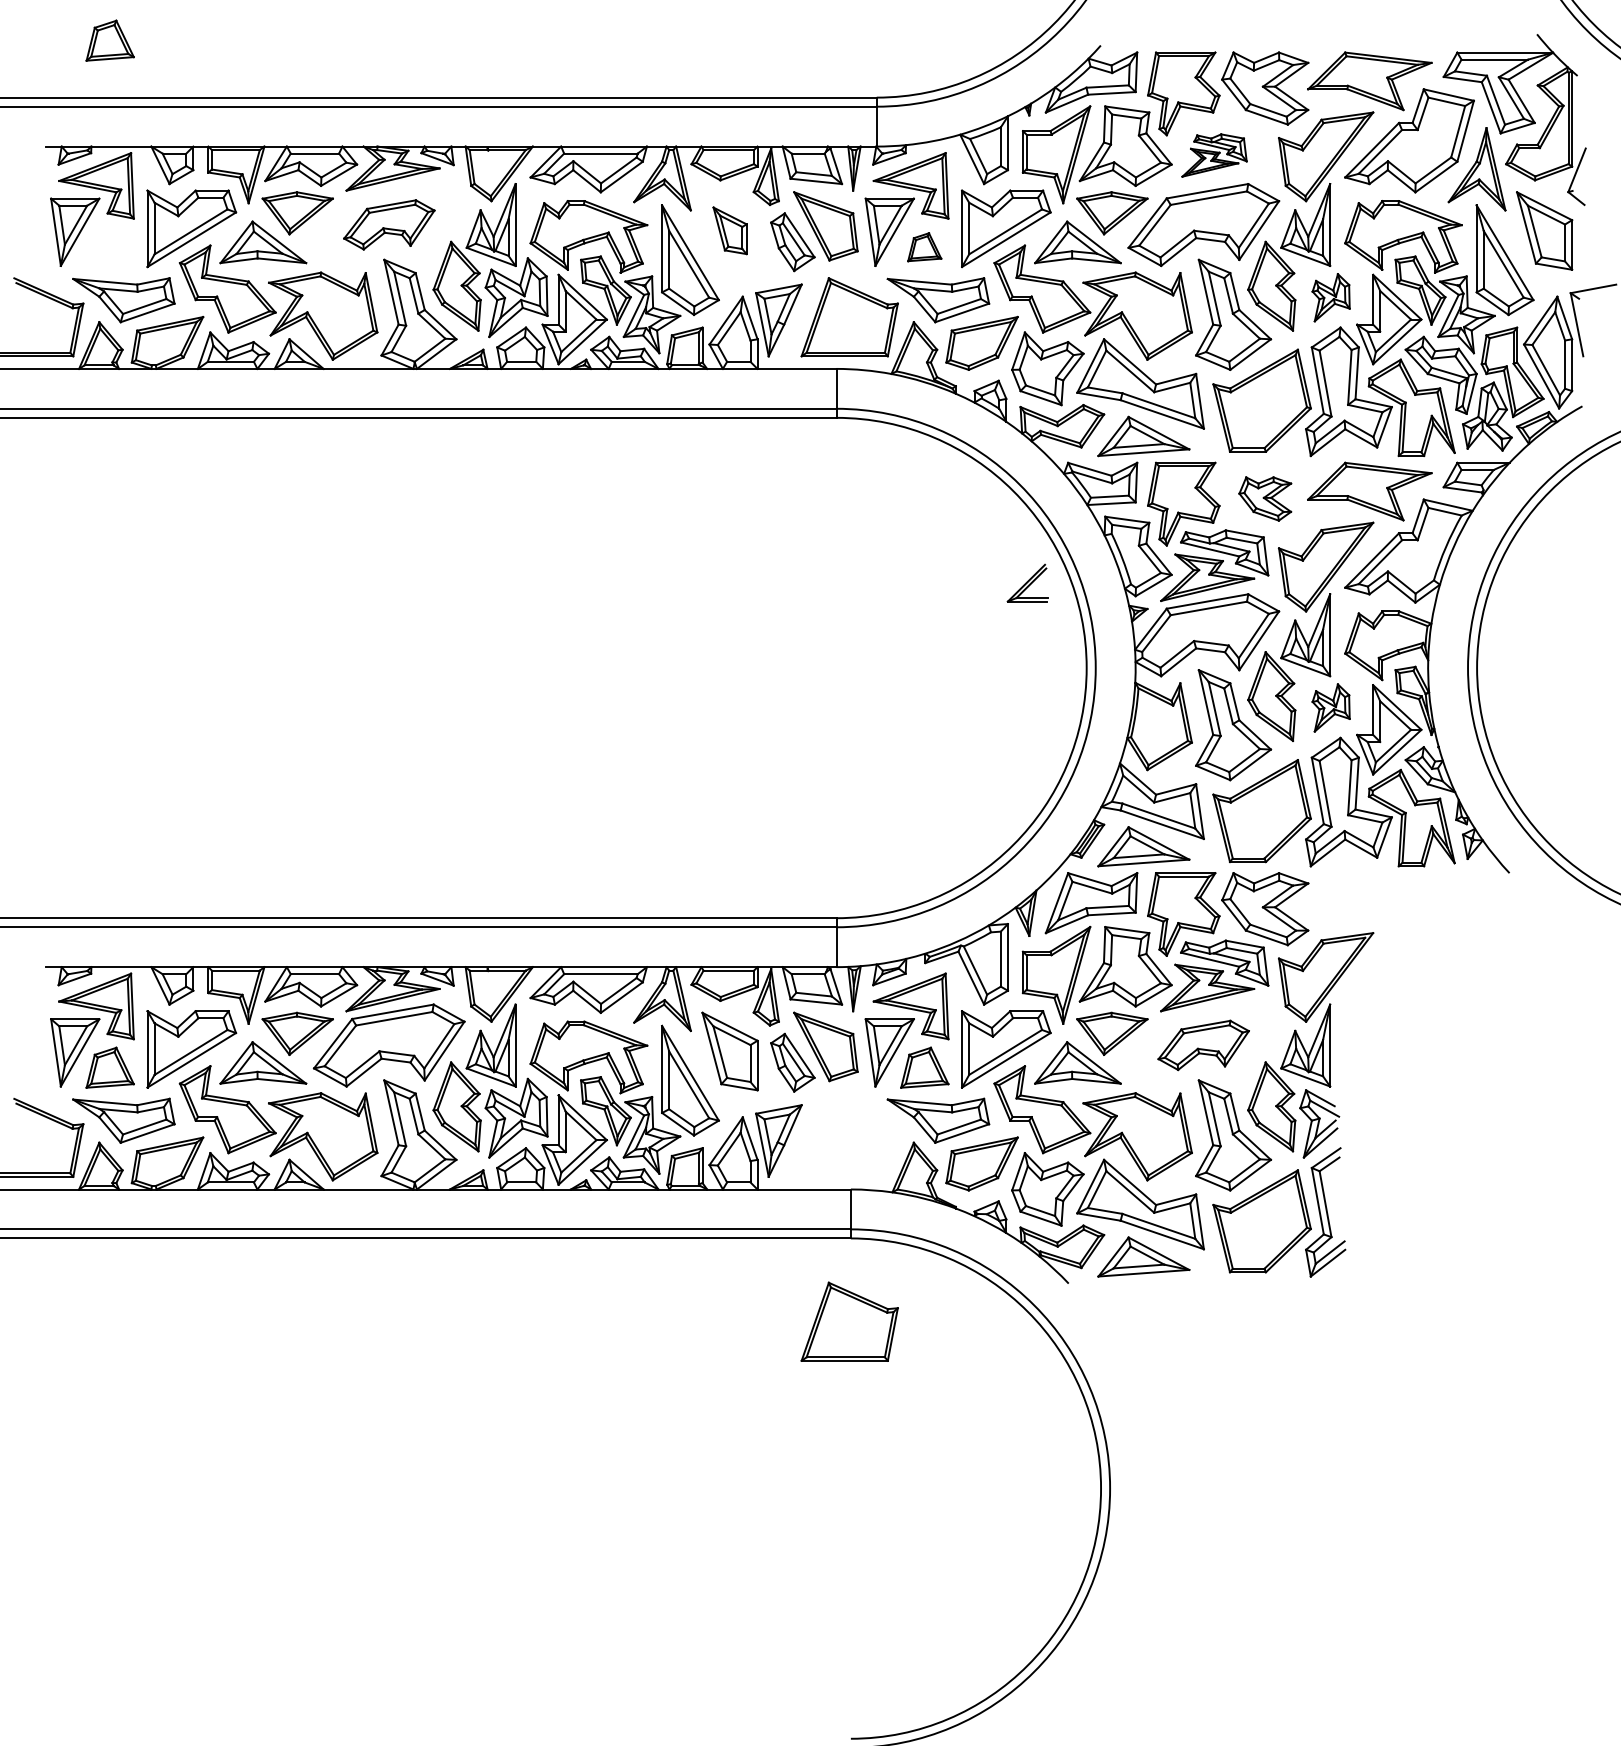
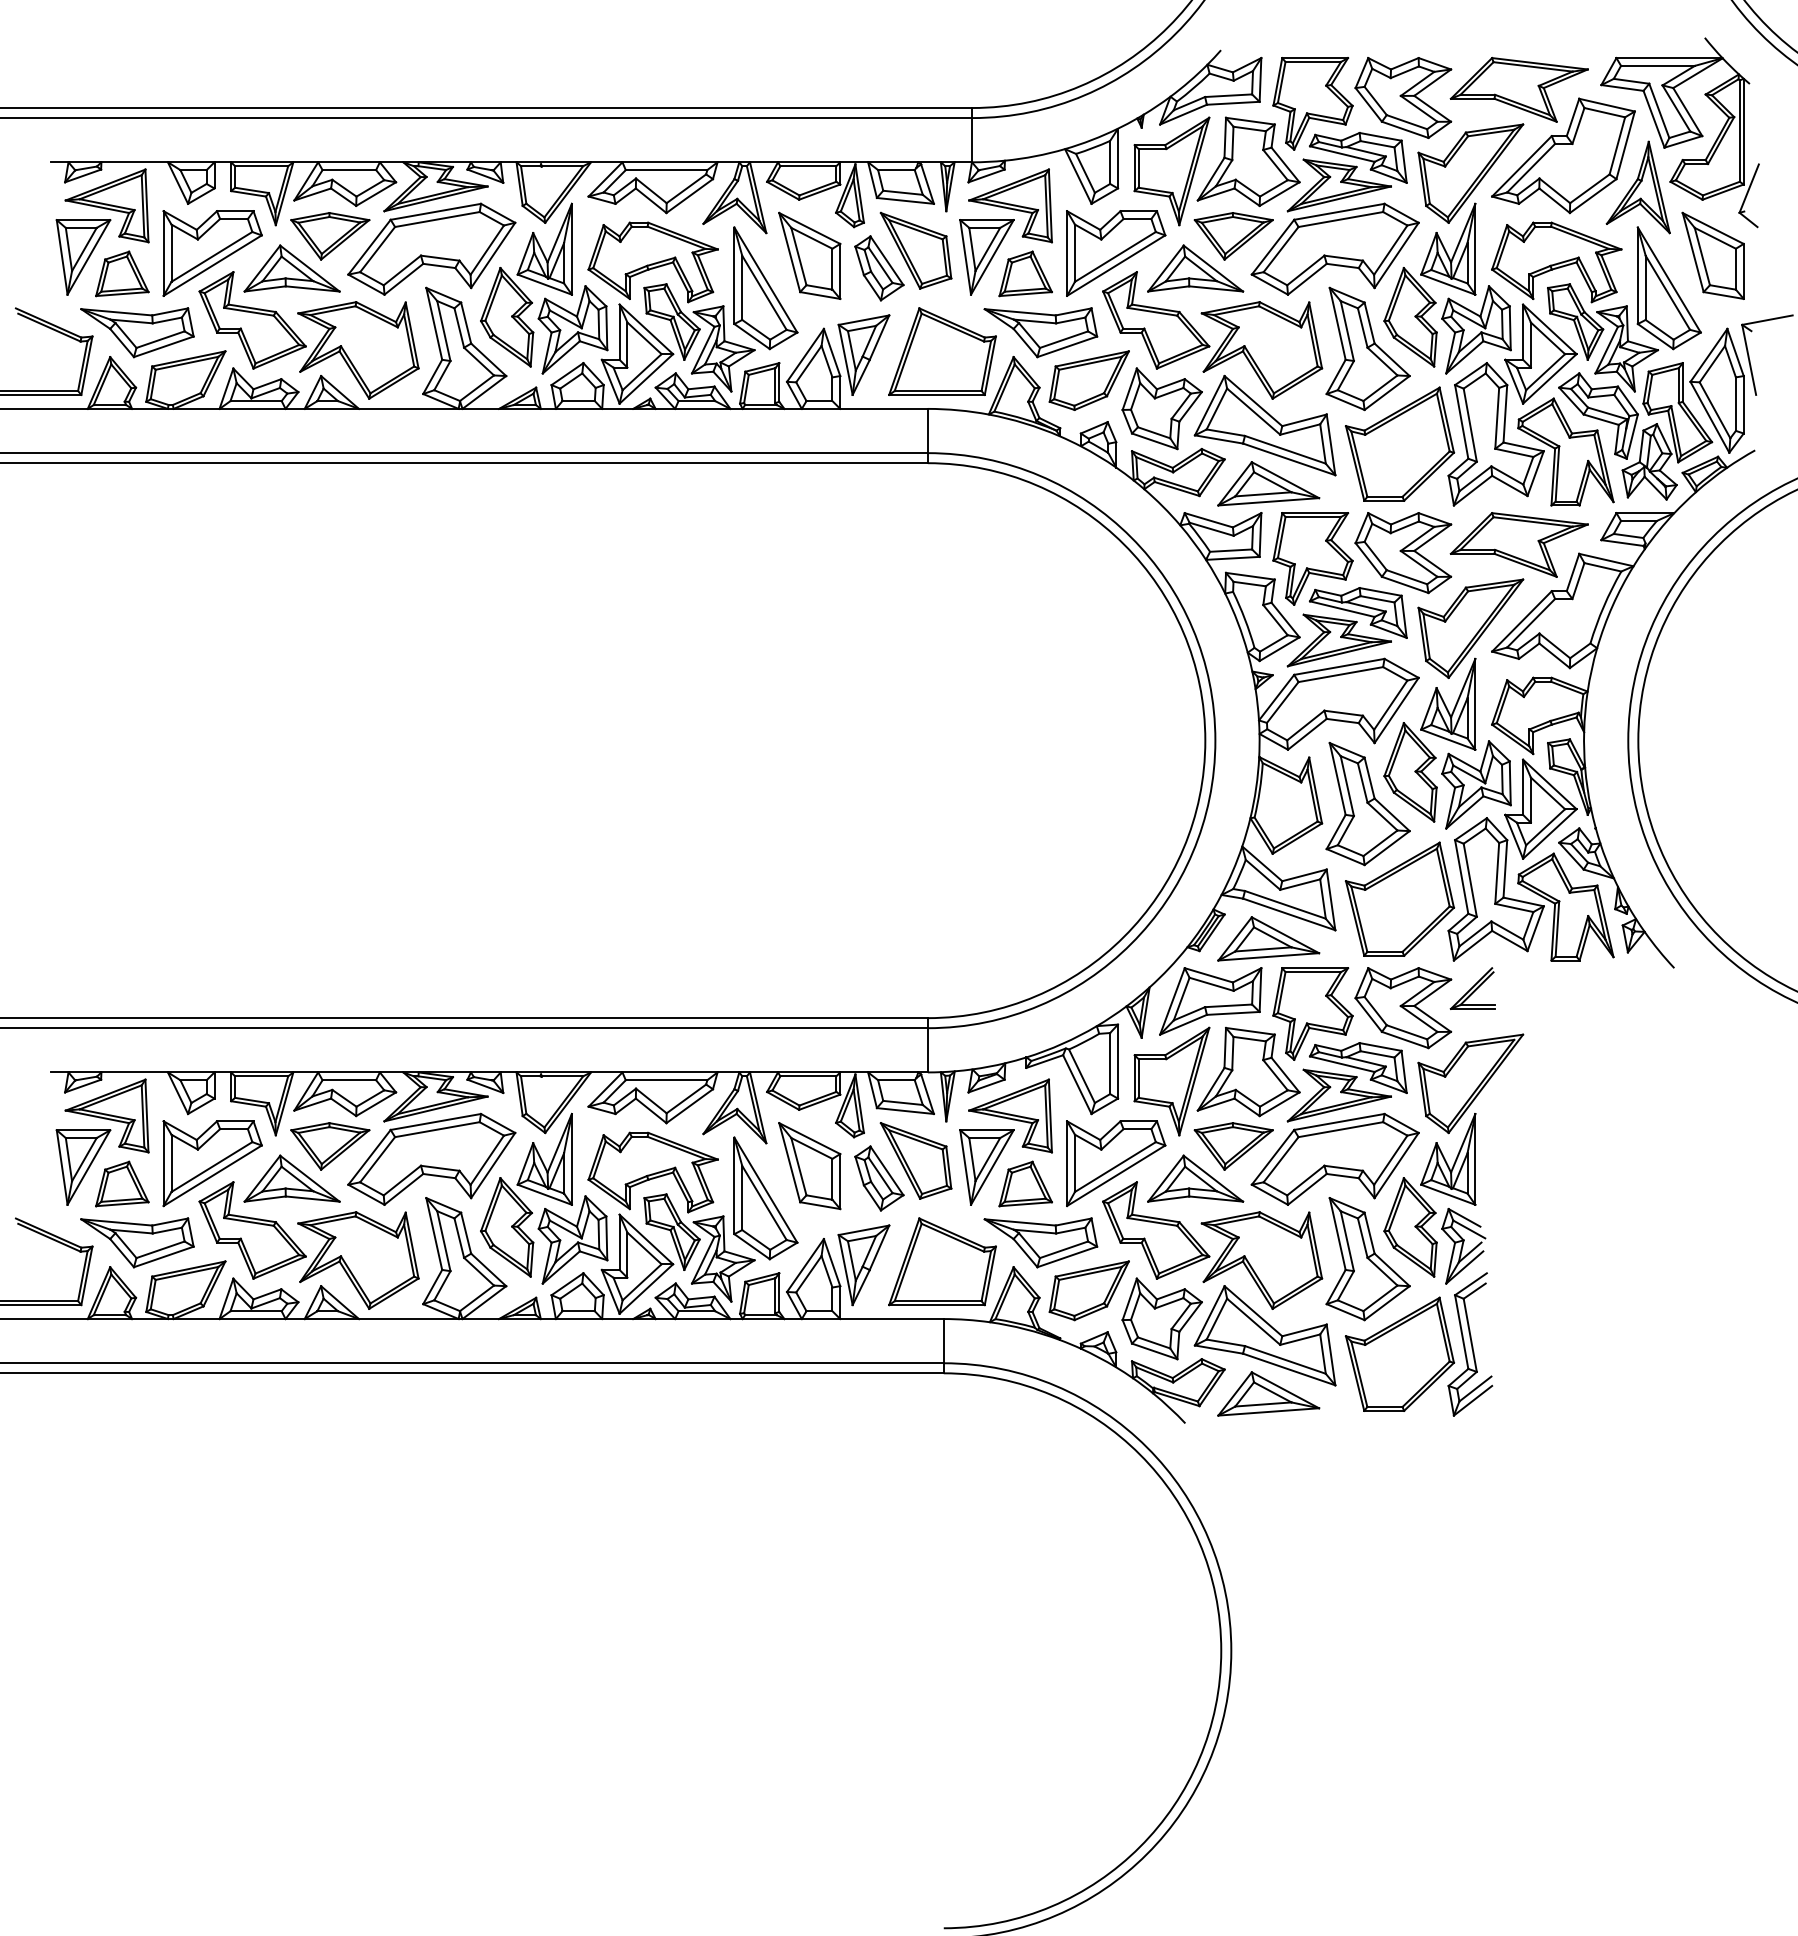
part: (110, 40) -> (122, 273), moved
part: (1213, 155) -> (1346, 172), size x1.67
part: (389, 224) -> (431, 248), size x1.67
part: (729, 230) -> (809, 255), size x1.67
part: (924, 246) -> (1025, 273), size x1.43
part: (1331, 297) -> (1476, 329), size x1.67
part: (1265, 499) -> (1403, 553), size x1.67
part: (1027, 583) -> (1472, 988), moved
part: (1331, 707) -> (1476, 784), size x1.67
part: (1203, 1044) -> (1334, 1158), size x1.67
part: (849, 1321) -> (942, 1261), moved

